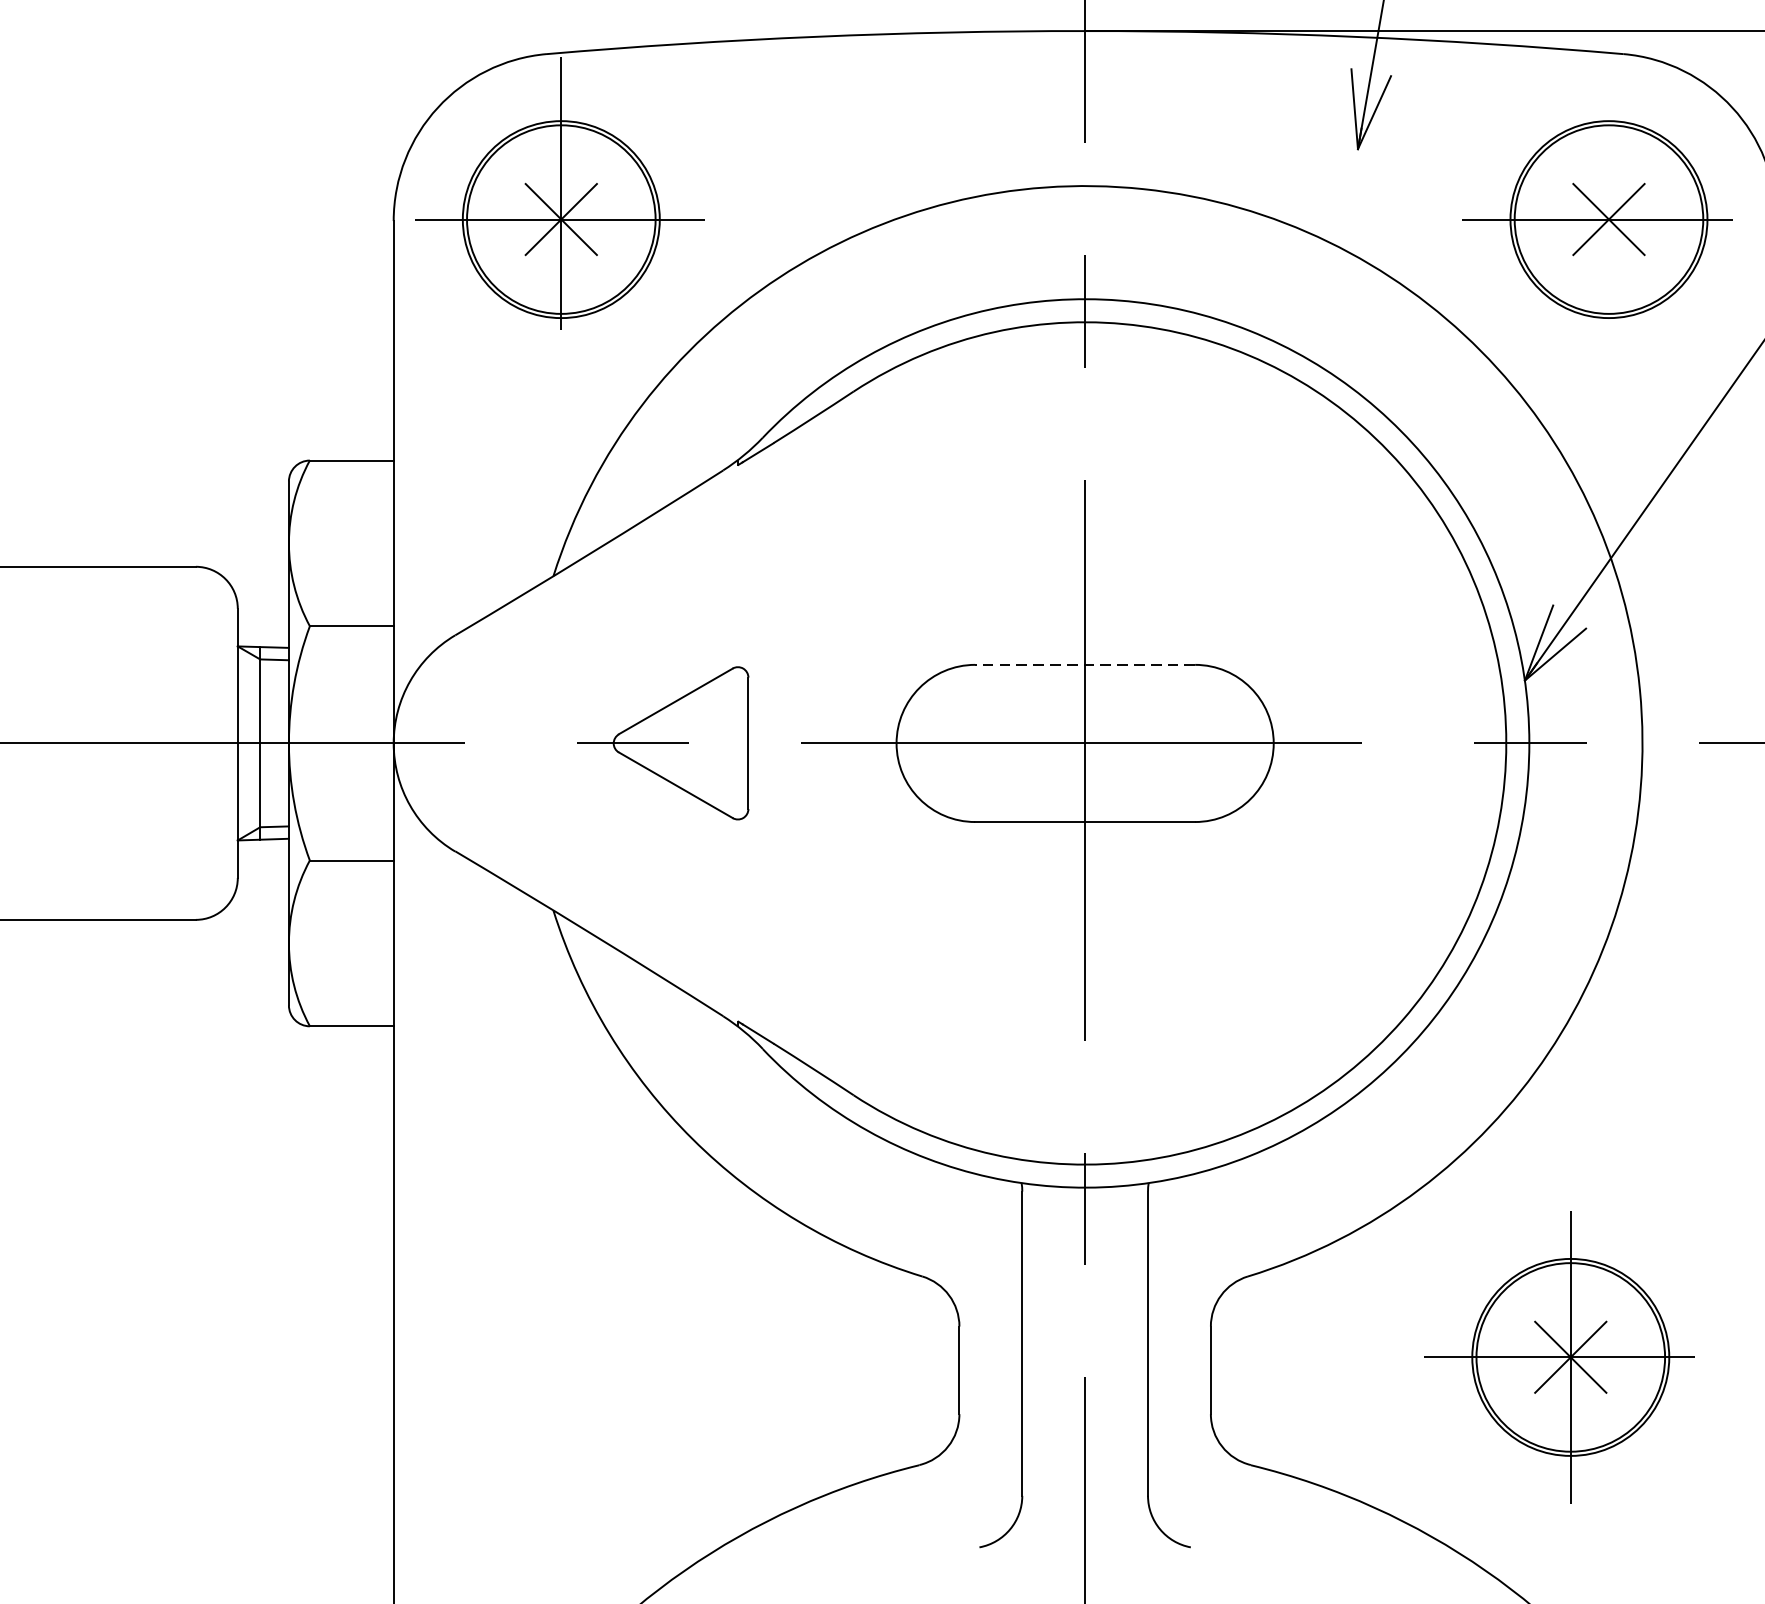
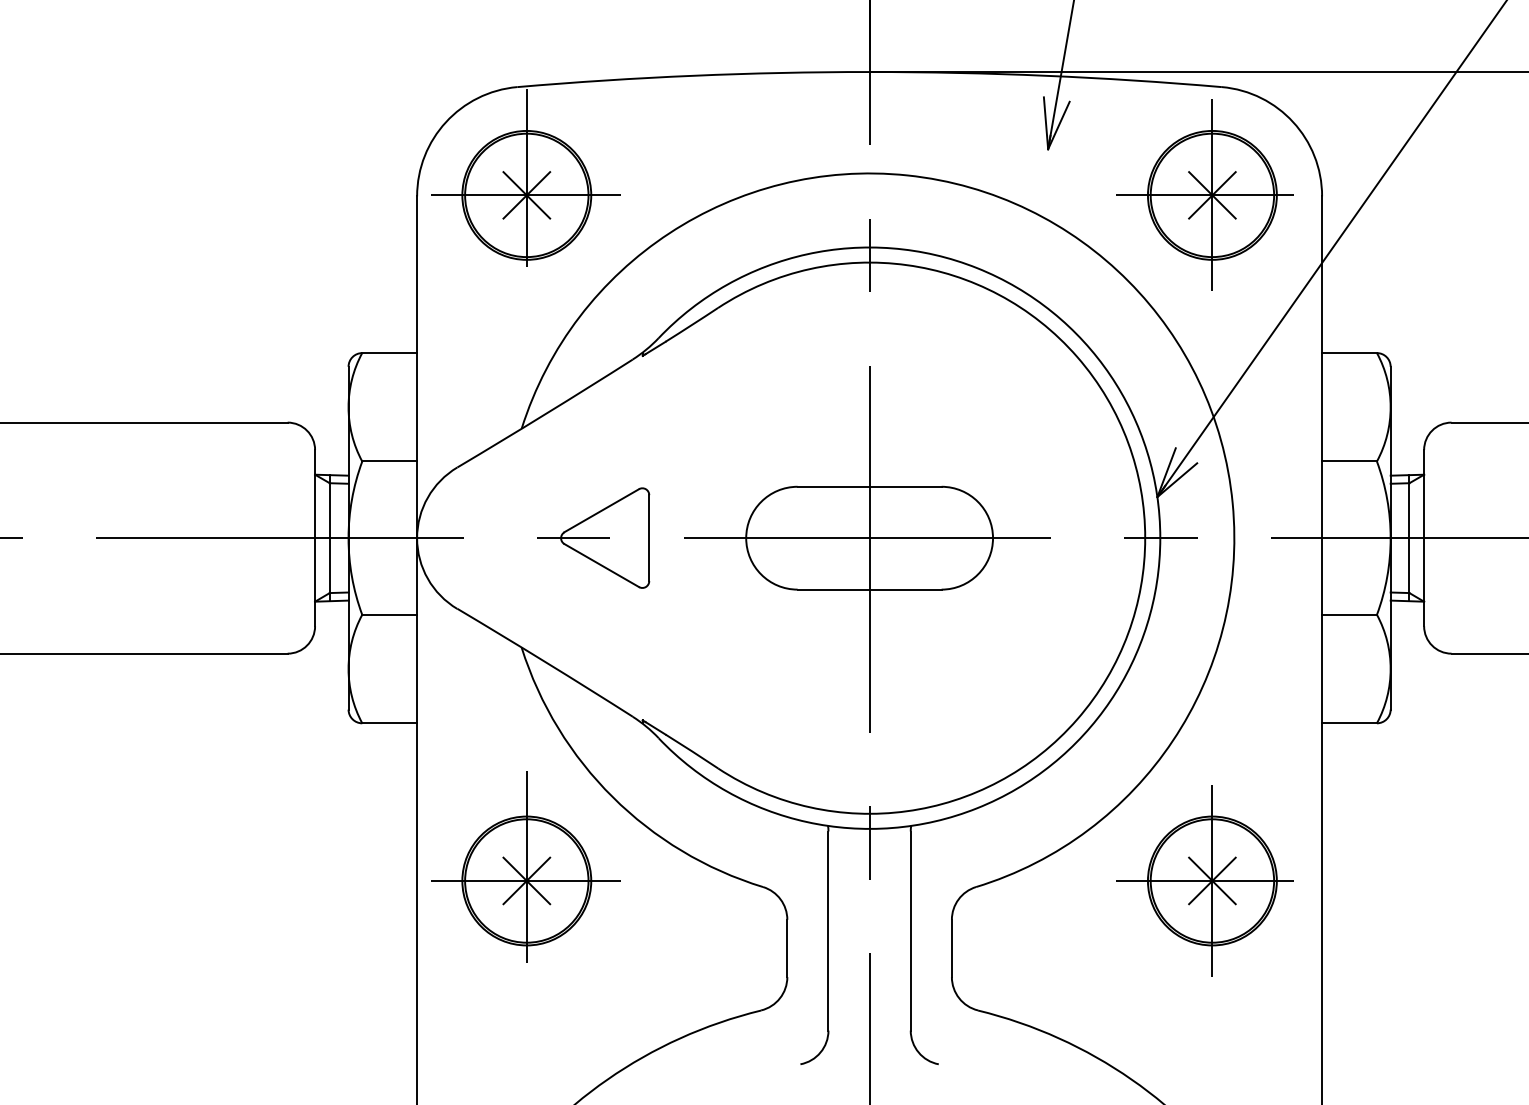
line: (1609, 219) -> (1212, 195), added
line: (1084, 664) -> (869, 486), dashed -> solid
part: (559, 1245) -> (525, 866), added
part: (1558, 1356) -> (1204, 880), moved

